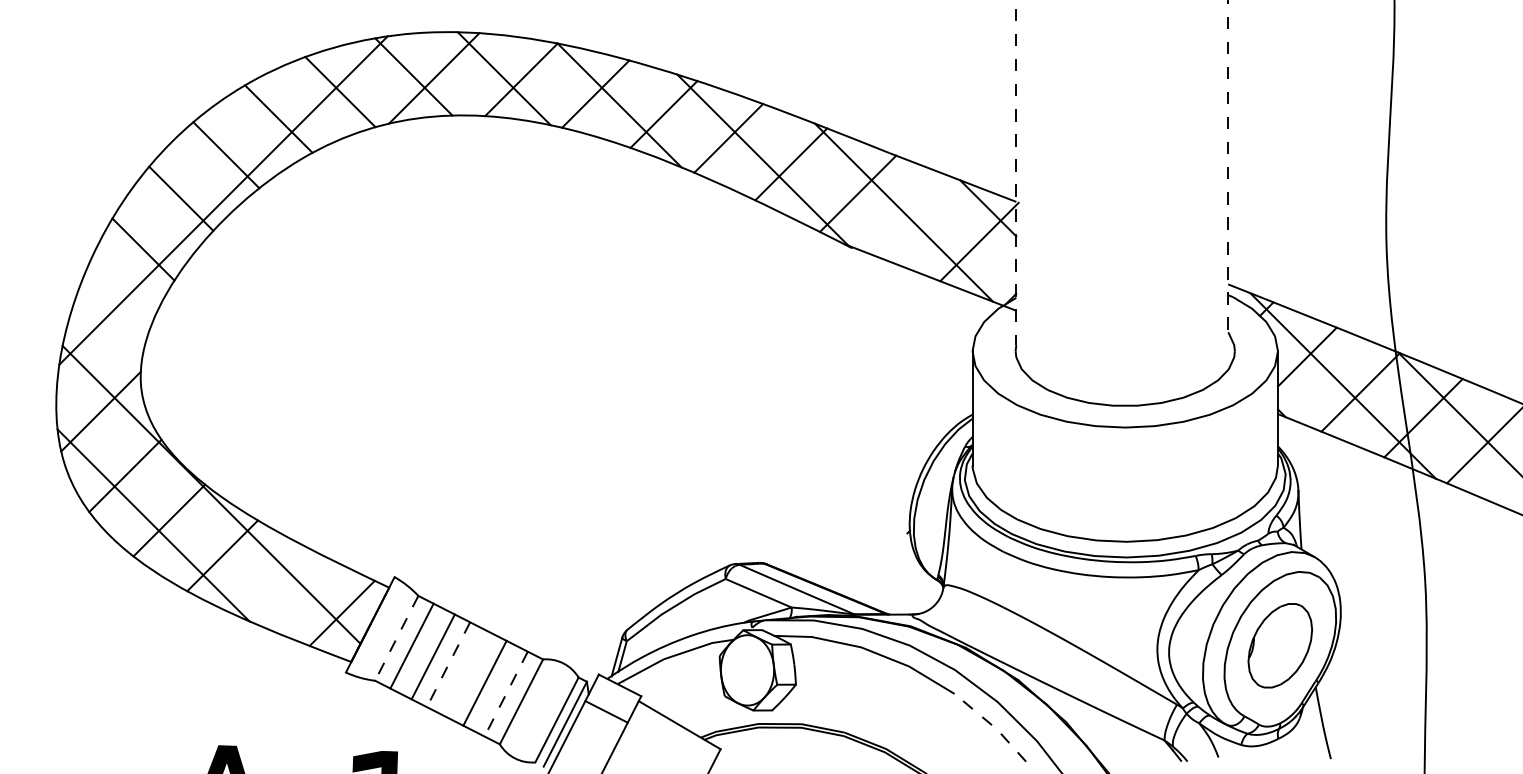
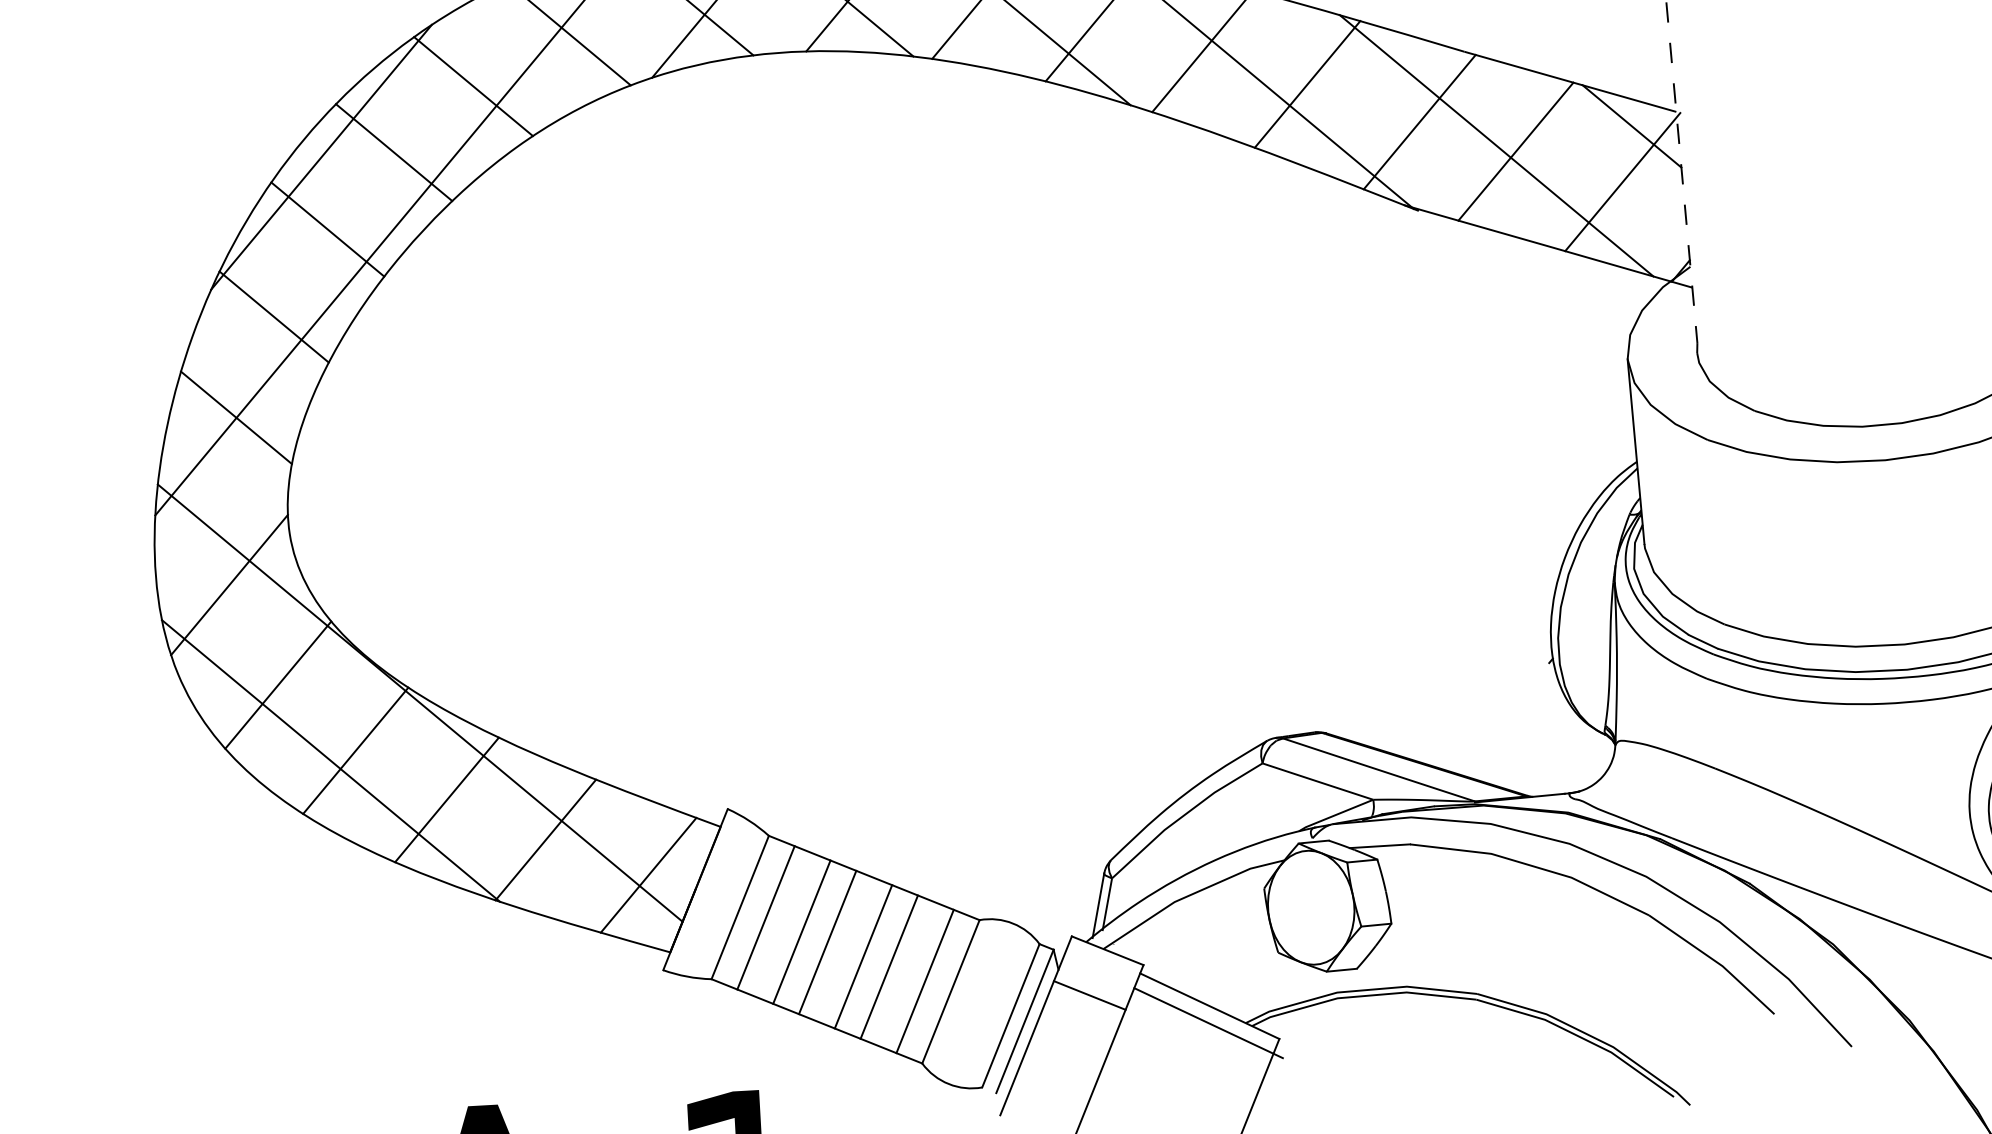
line: (181, 153) -> (321, 156), added
line: (915, 217) -> (1515, 151), added
line: (114, 308) -> (236, 416), added
line: (280, 585) -> (544, 839), added
line: (396, 638) -> (739, 907), dashed -> solid
line: (448, 664) -> (827, 942), dashed -> solid
line: (469, 675) -> (863, 956), added
line: (506, 694) -> (925, 982), dashed -> solid
line: (992, 725) -> (1714, 960), dashed -> solid
line: (677, 735) -> (1207, 1023), added

